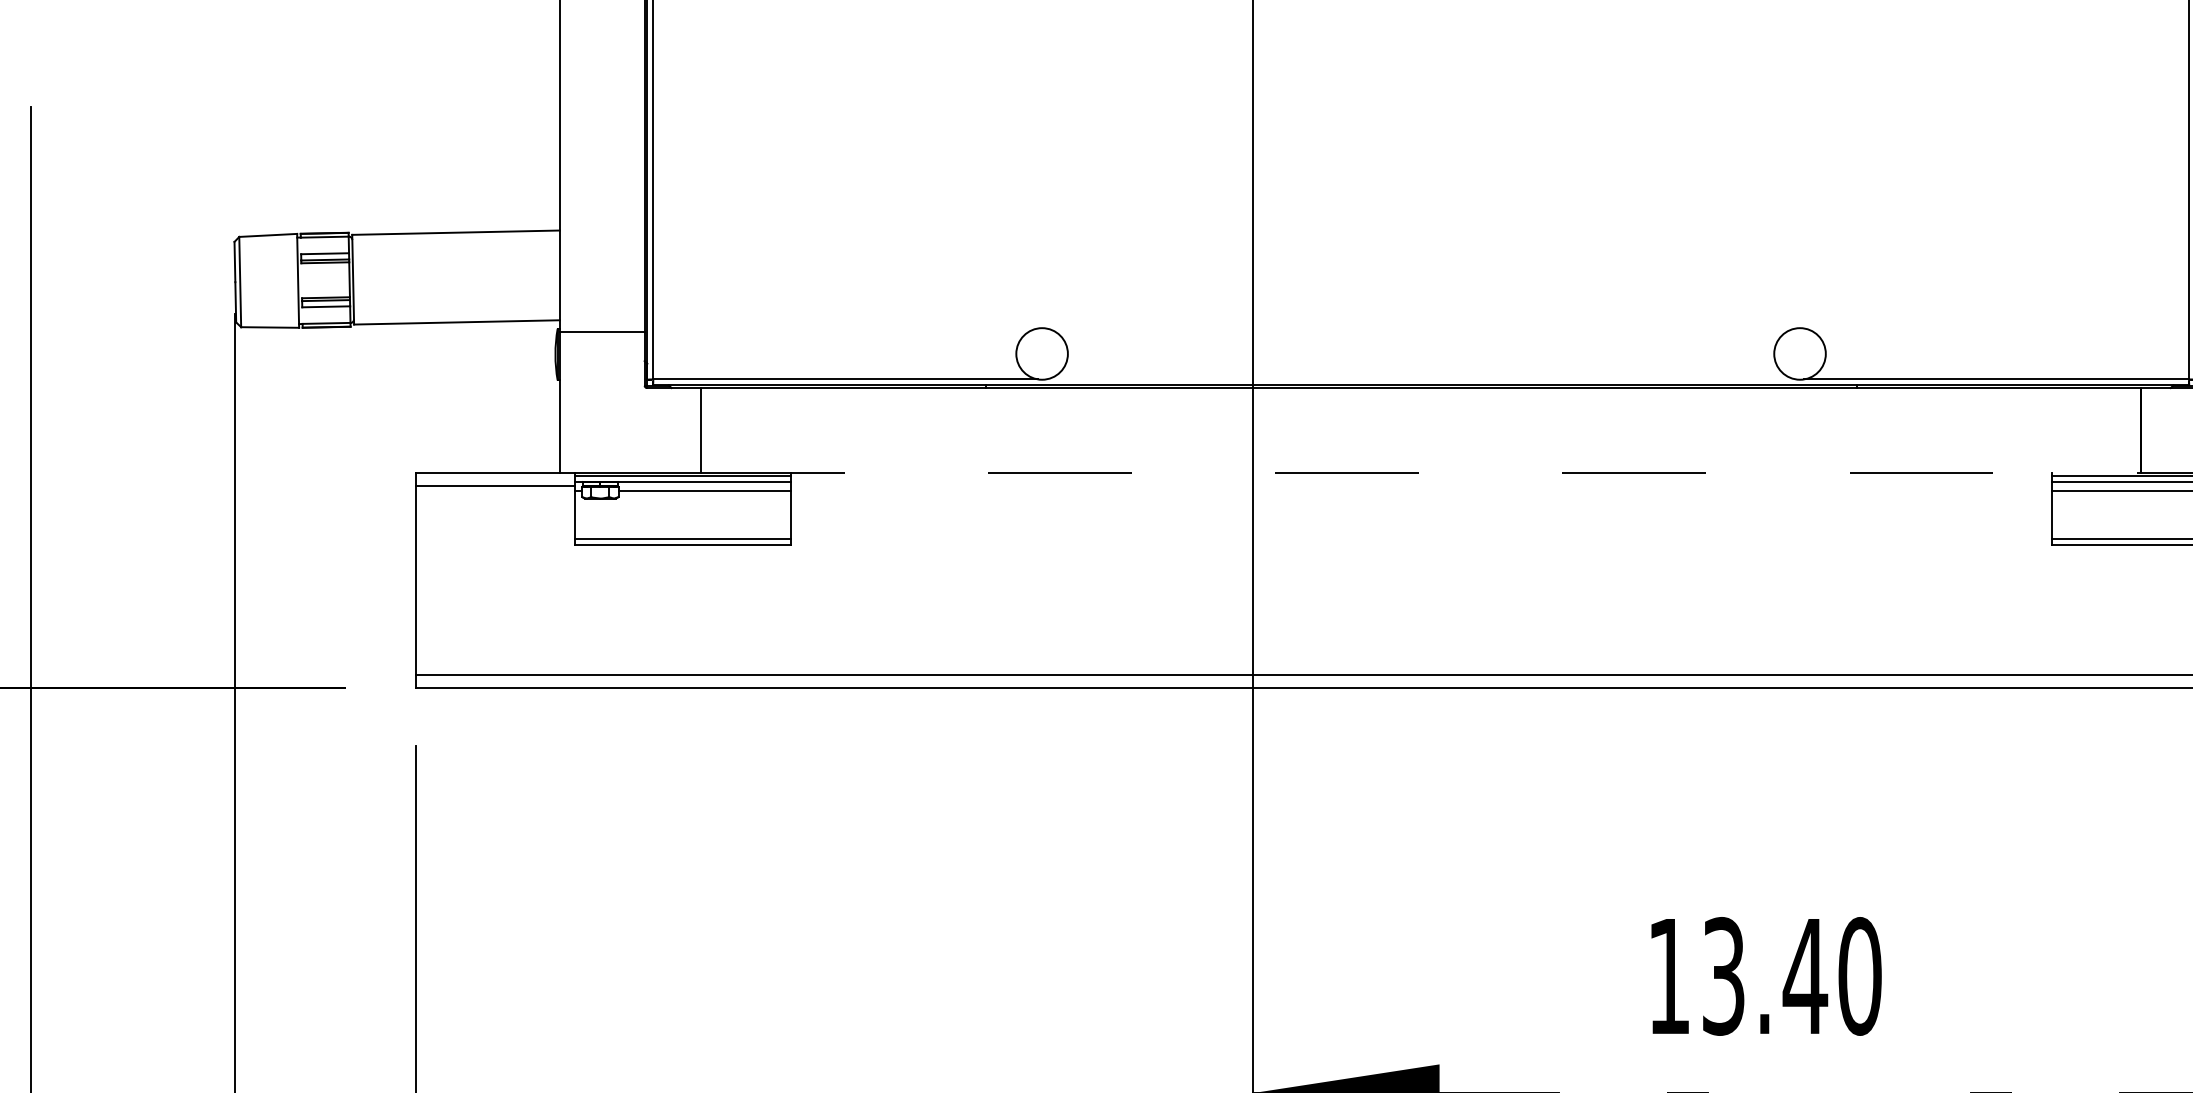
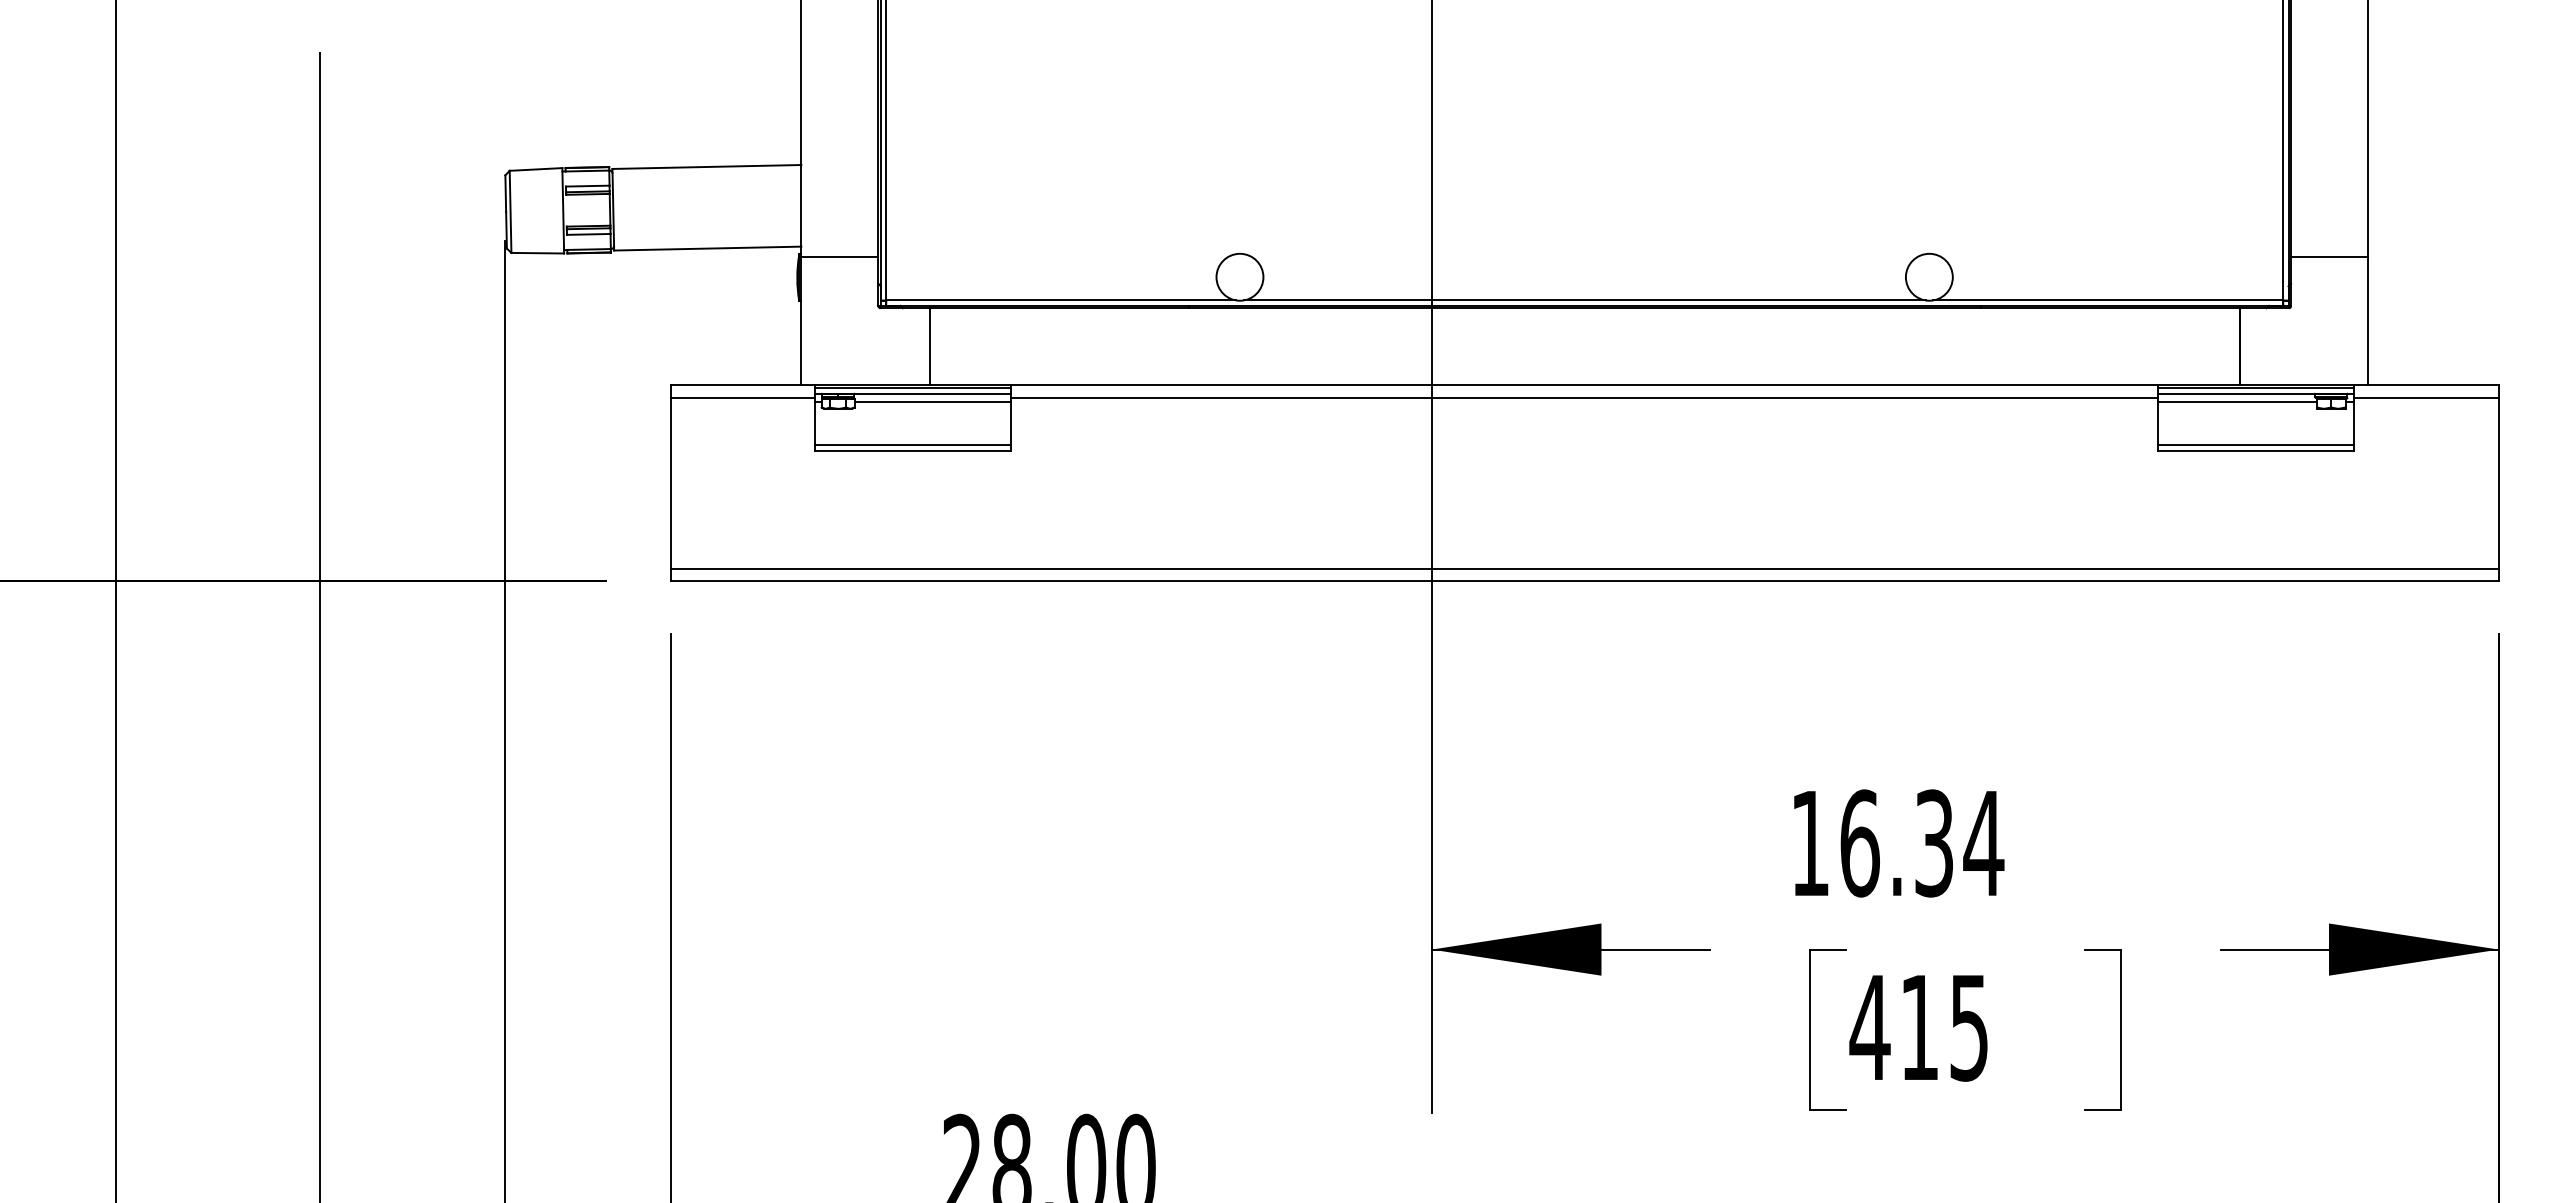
line: (1420, 379) -> (1584, 300), added
line: (1420, 472) -> (1584, 385), dashed -> solid
line: (1420, 486) -> (1584, 397), added
text: (1792, 976) -> (1922, 843), 13.40 -> 16.34

